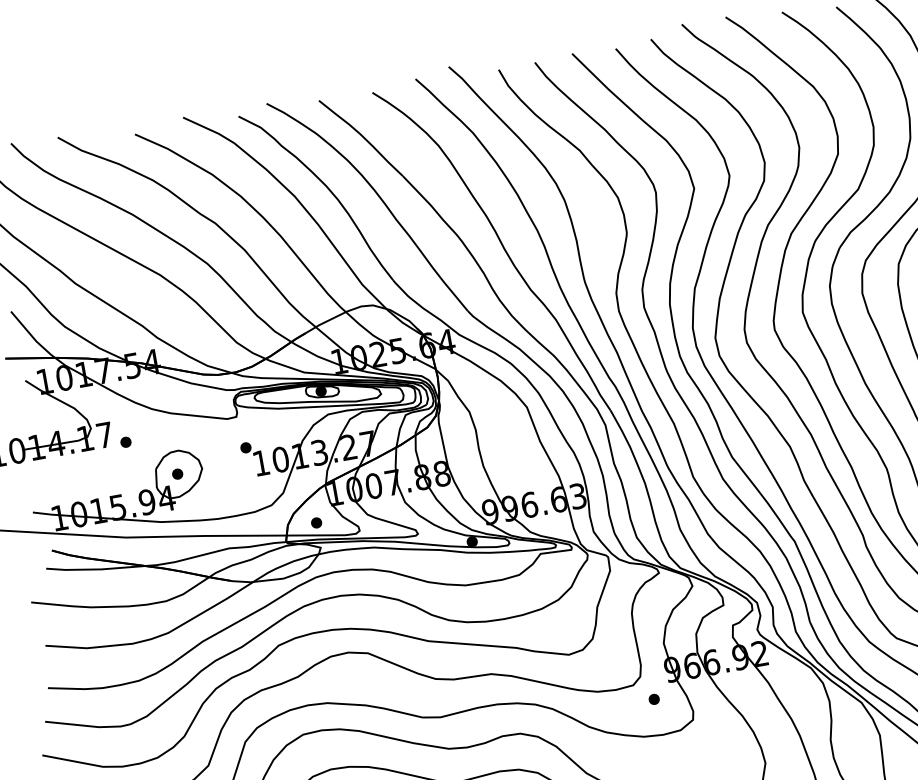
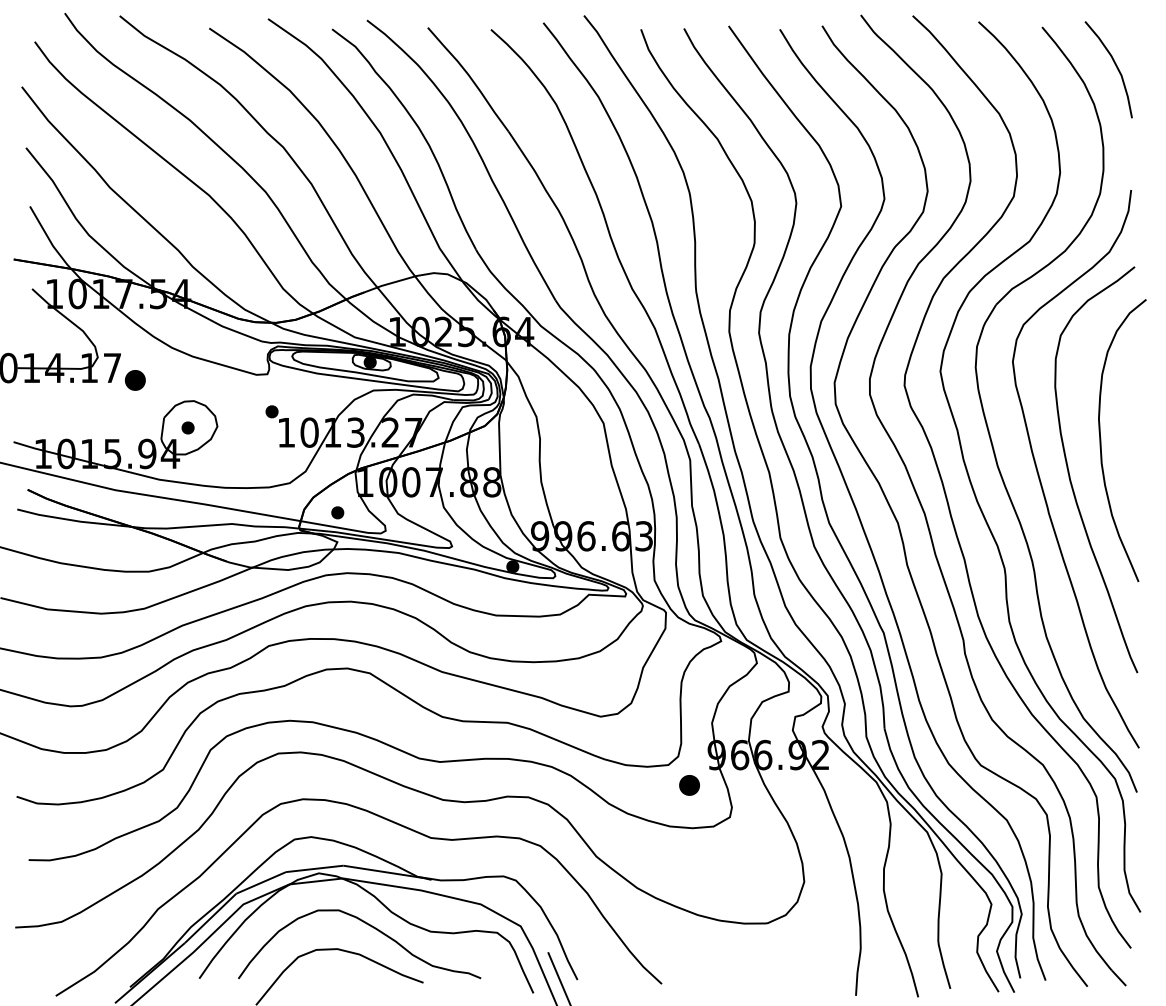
part: (125, 442) -> (134, 380), size x1.6
part: (654, 699) -> (689, 785), size x1.6

